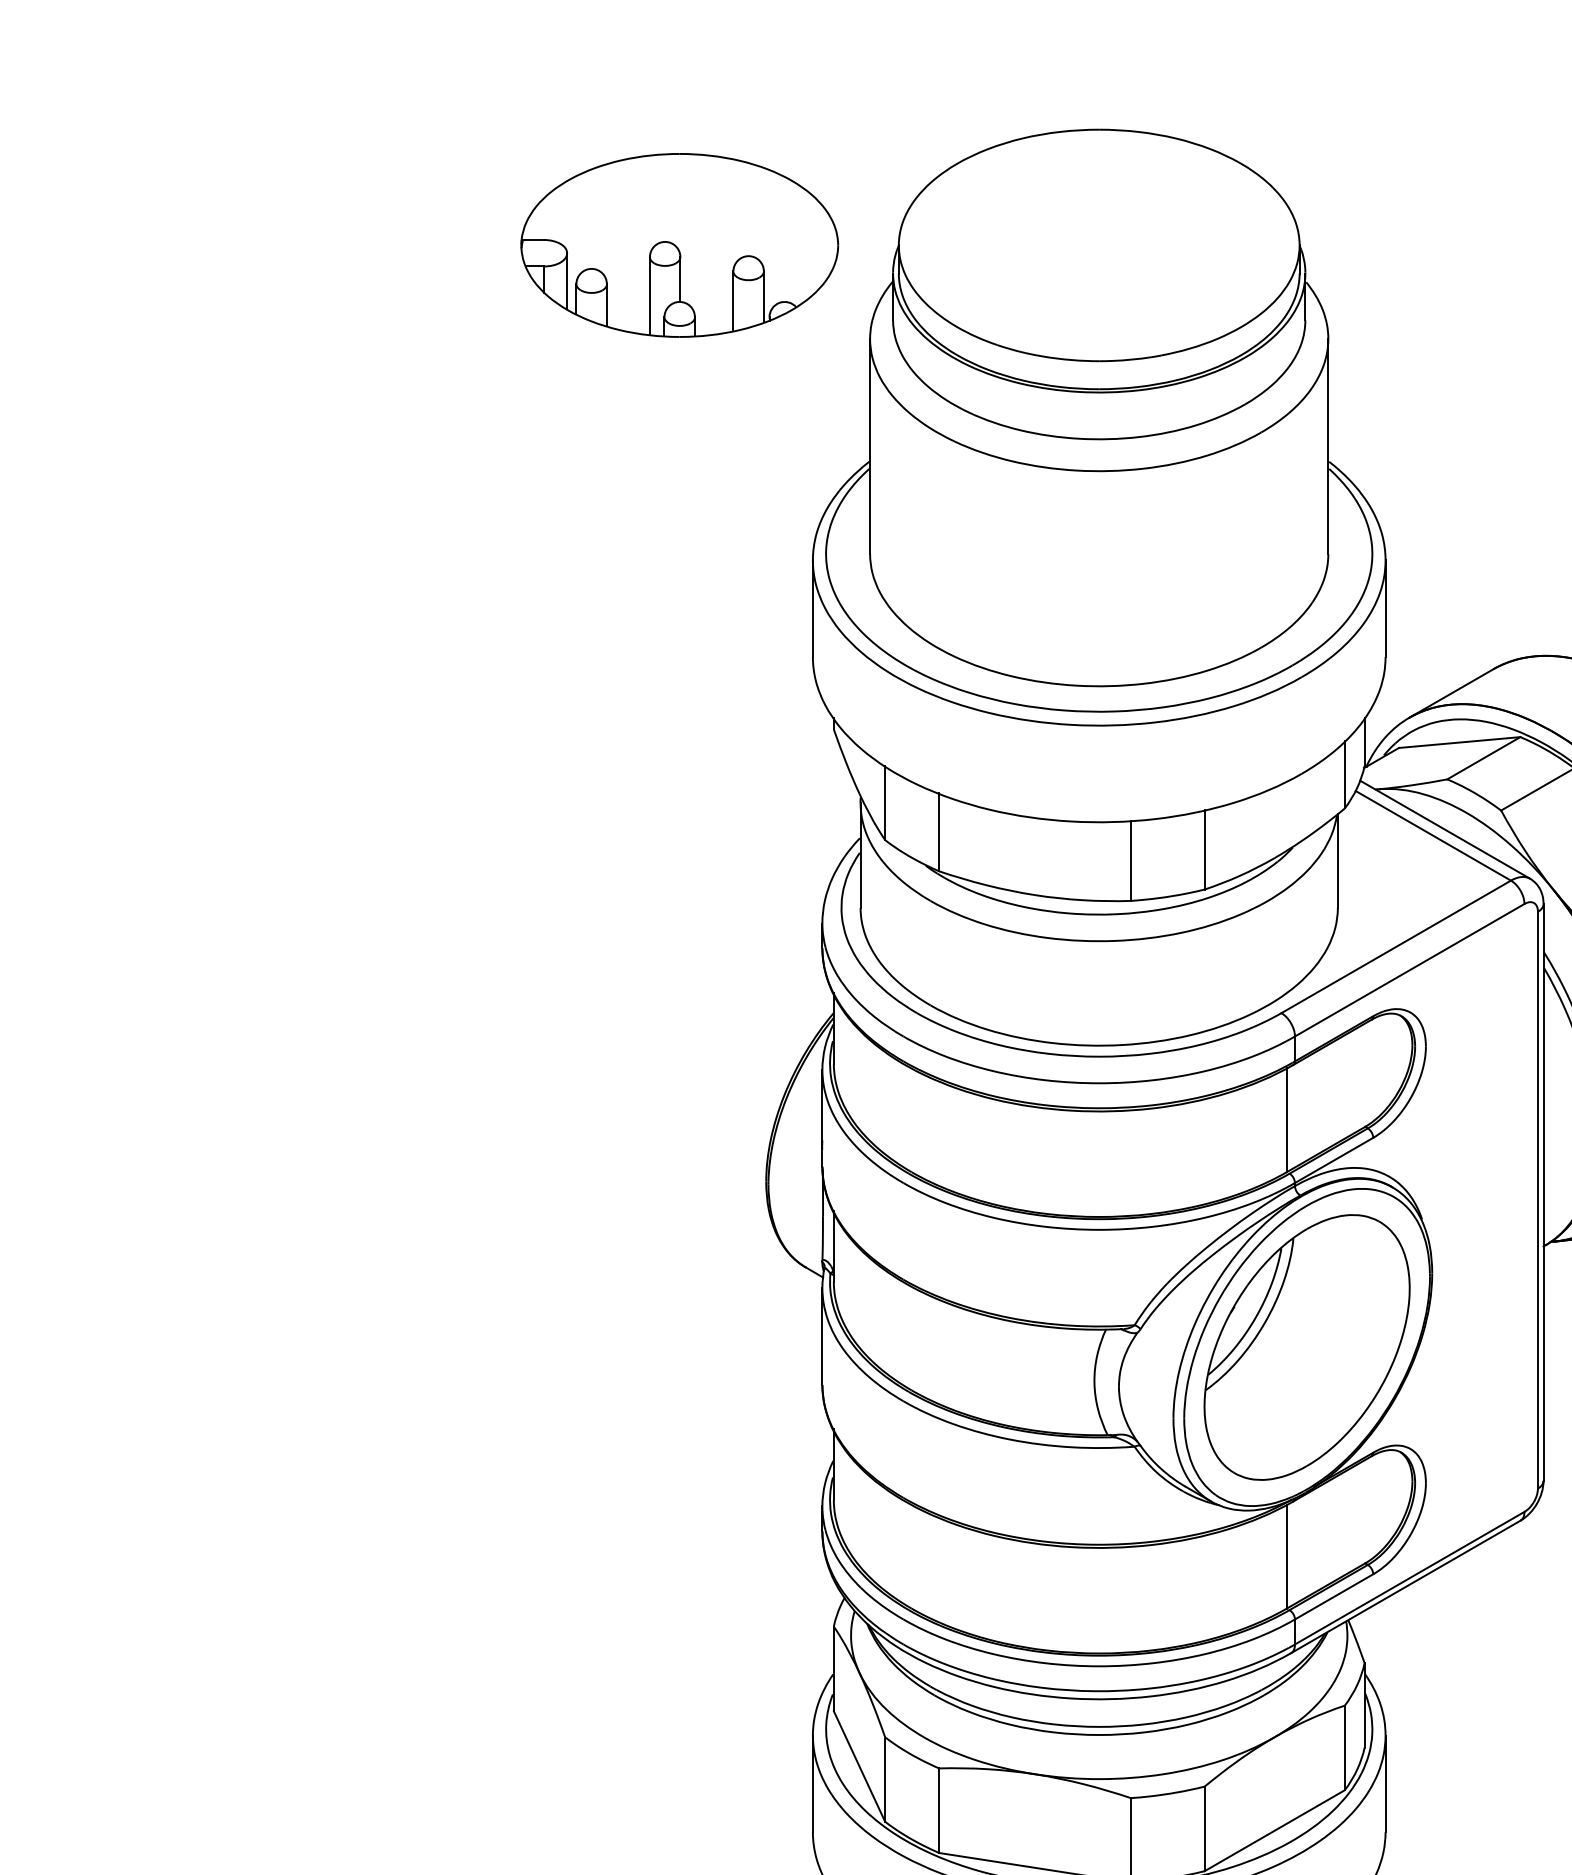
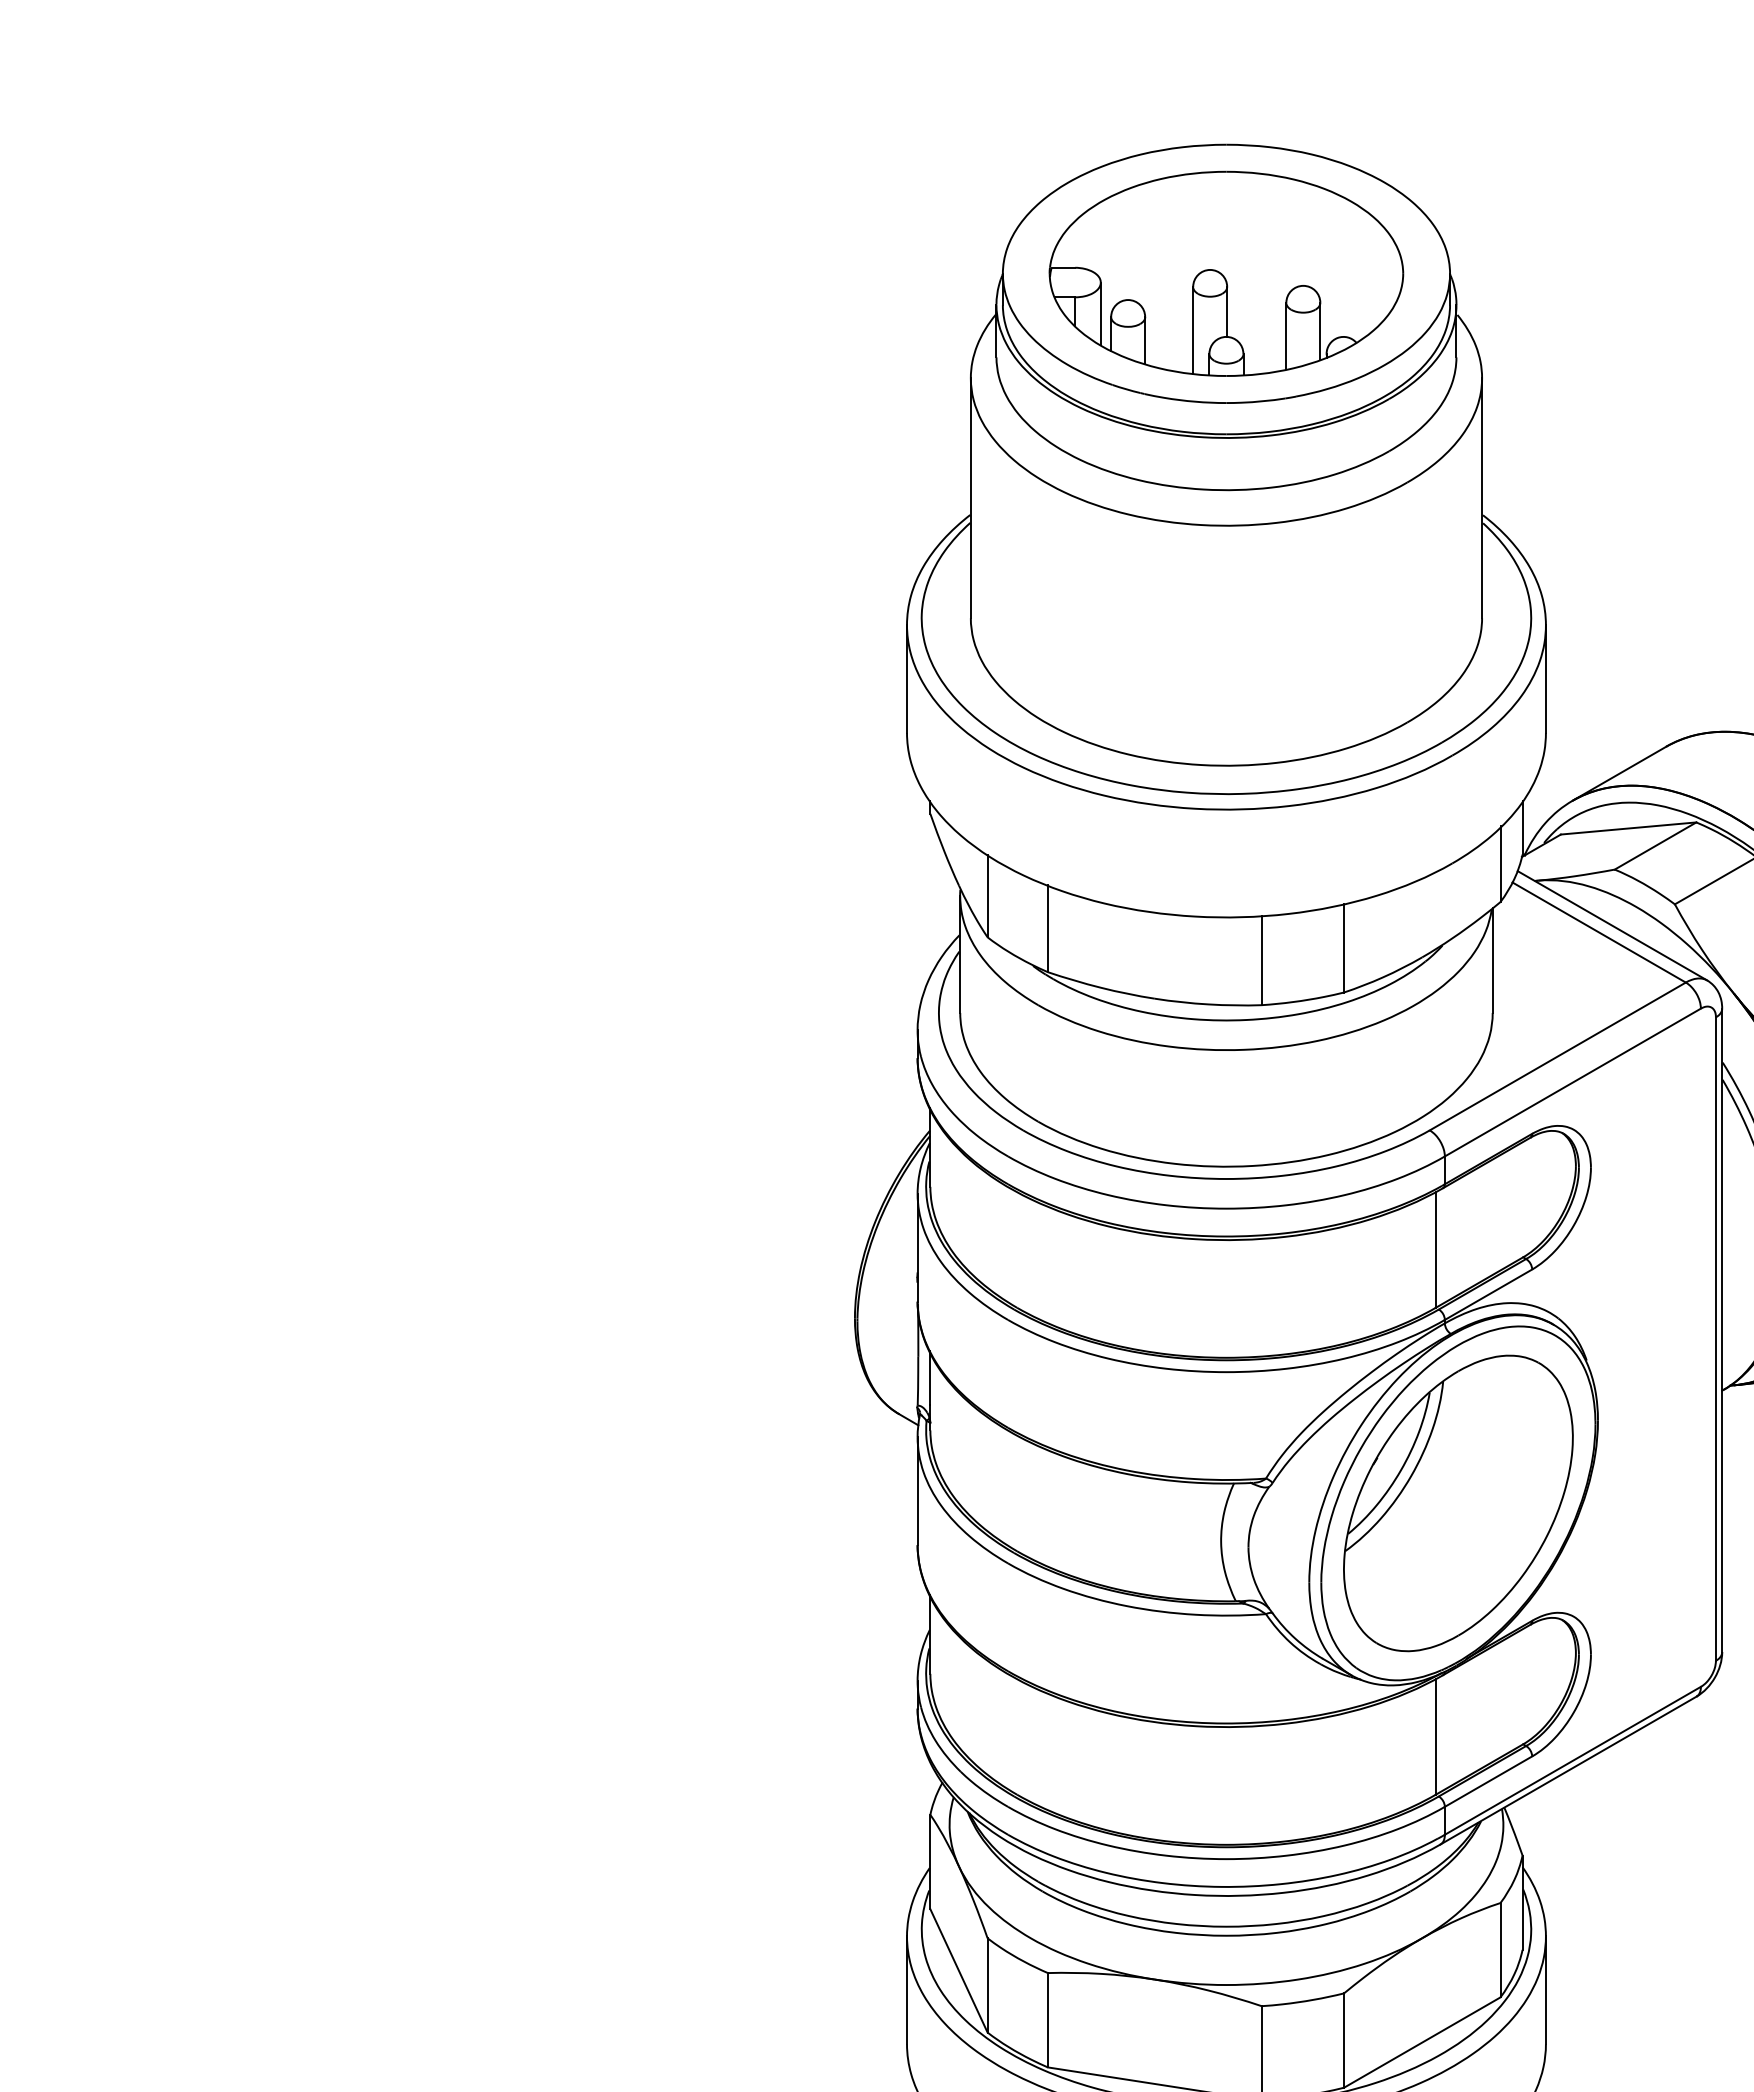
part: (679, 245) -> (1226, 273), moved

